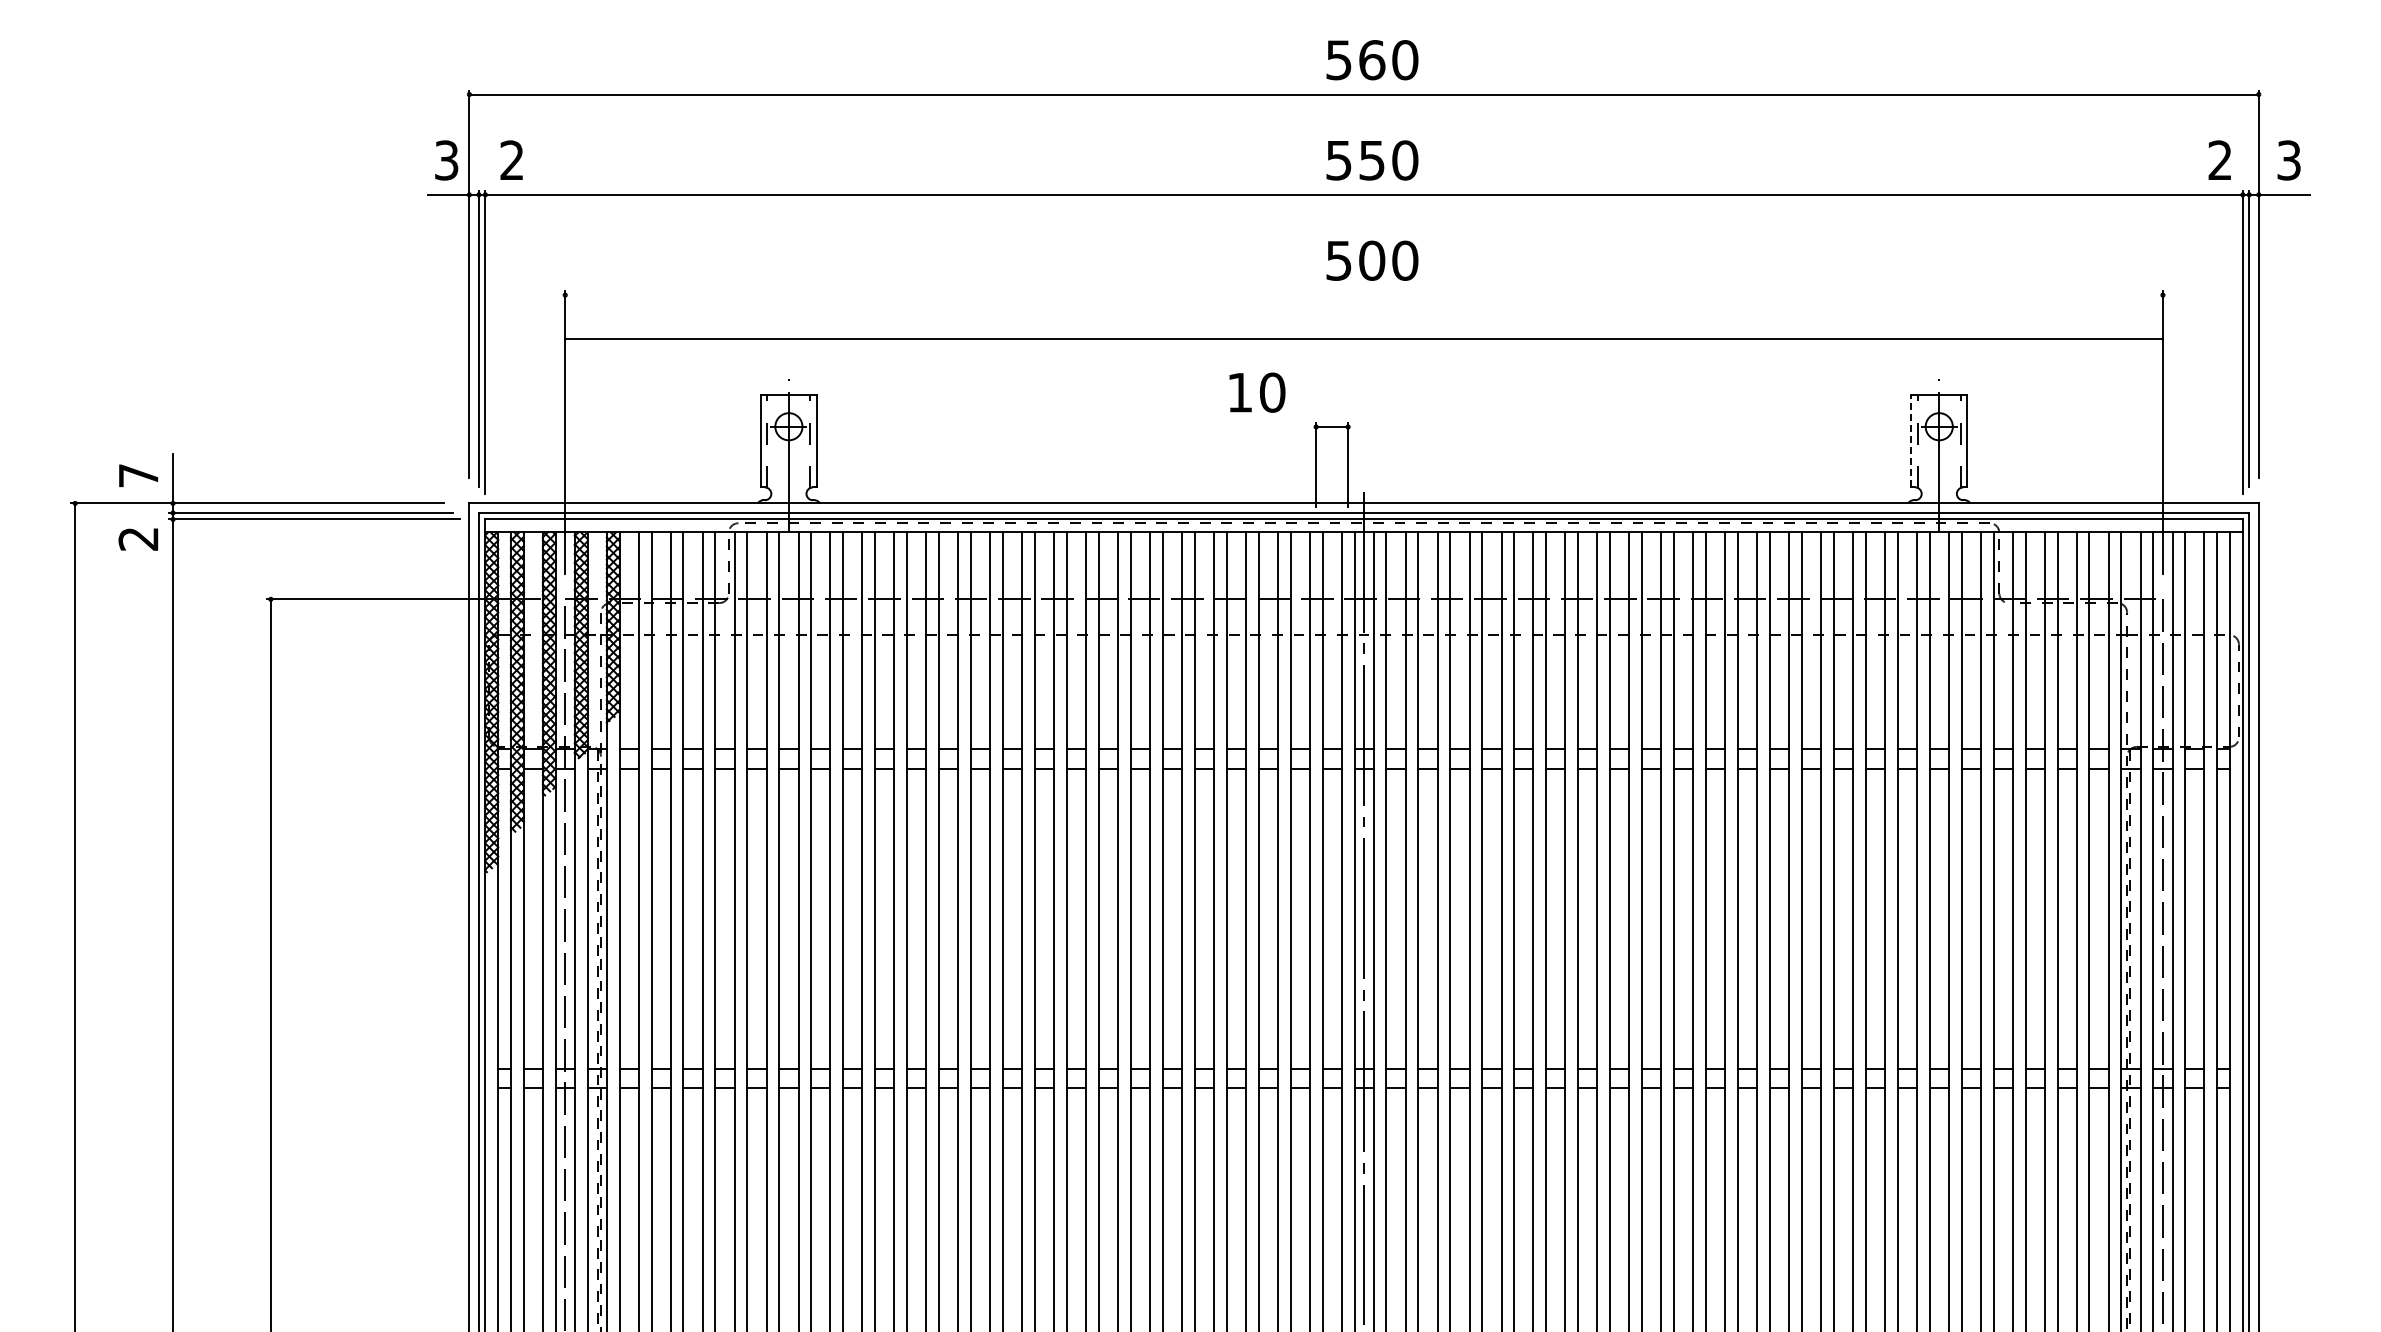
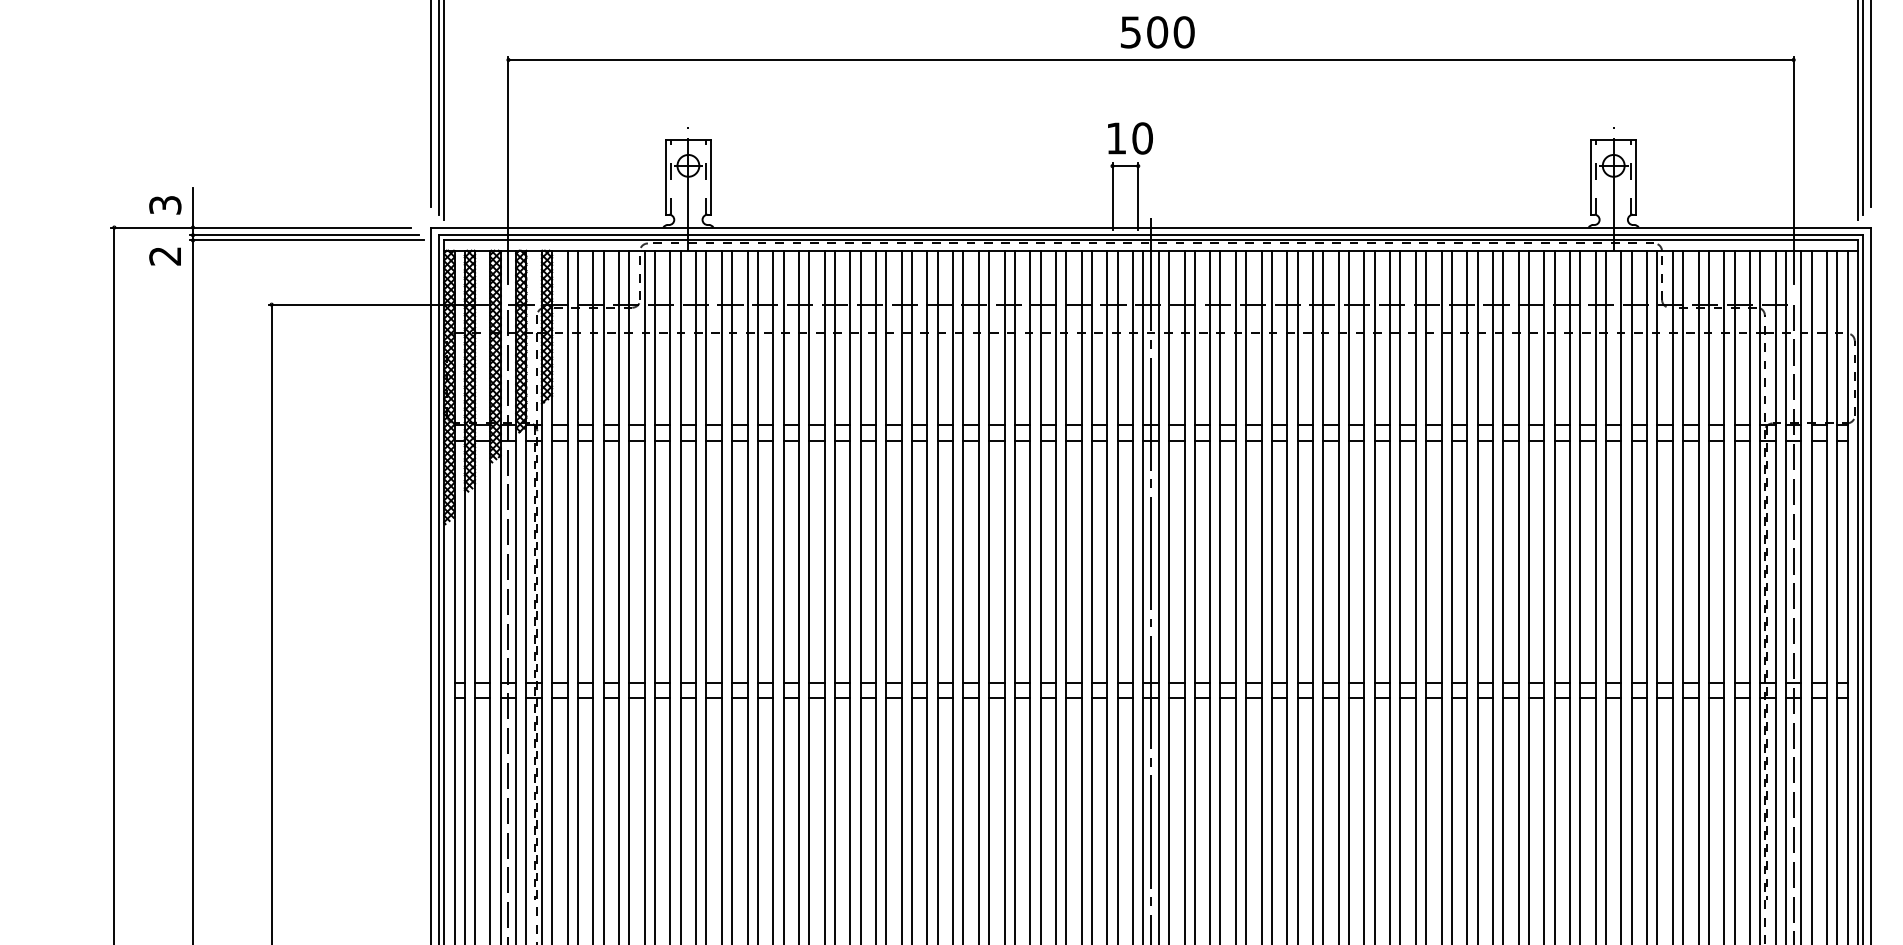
line: (1363, 339) -> (1150, 60), moved
text: (1257, 392) -> (1130, 138), moved
line: (1911, 440) -> (1591, 176), dashed -> solid
text: (138, 475) -> (165, 205), 7 -> 3

